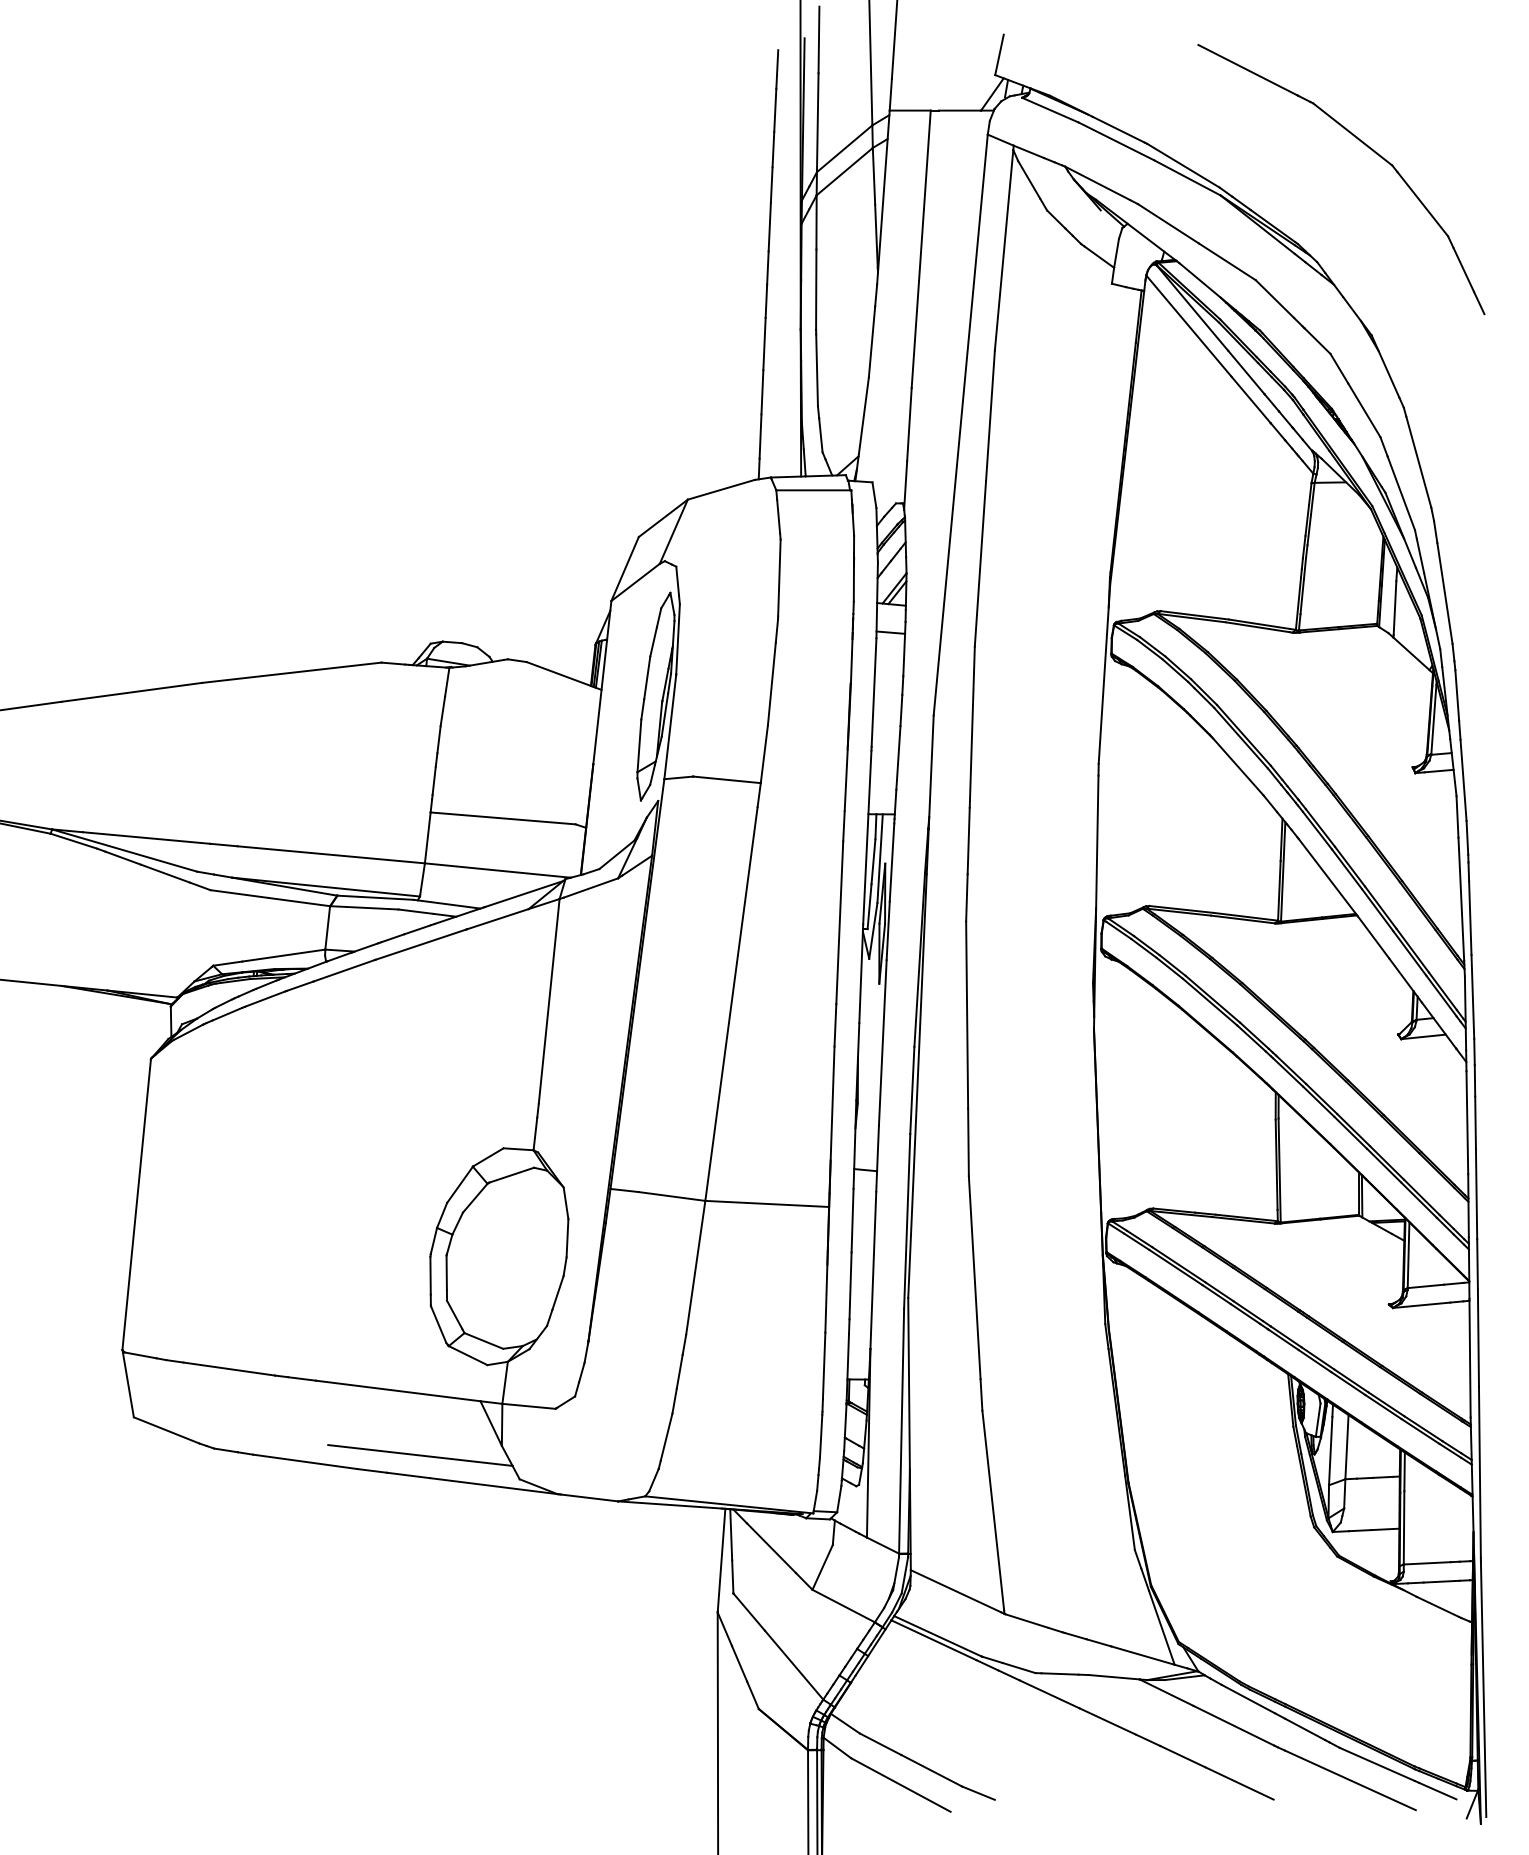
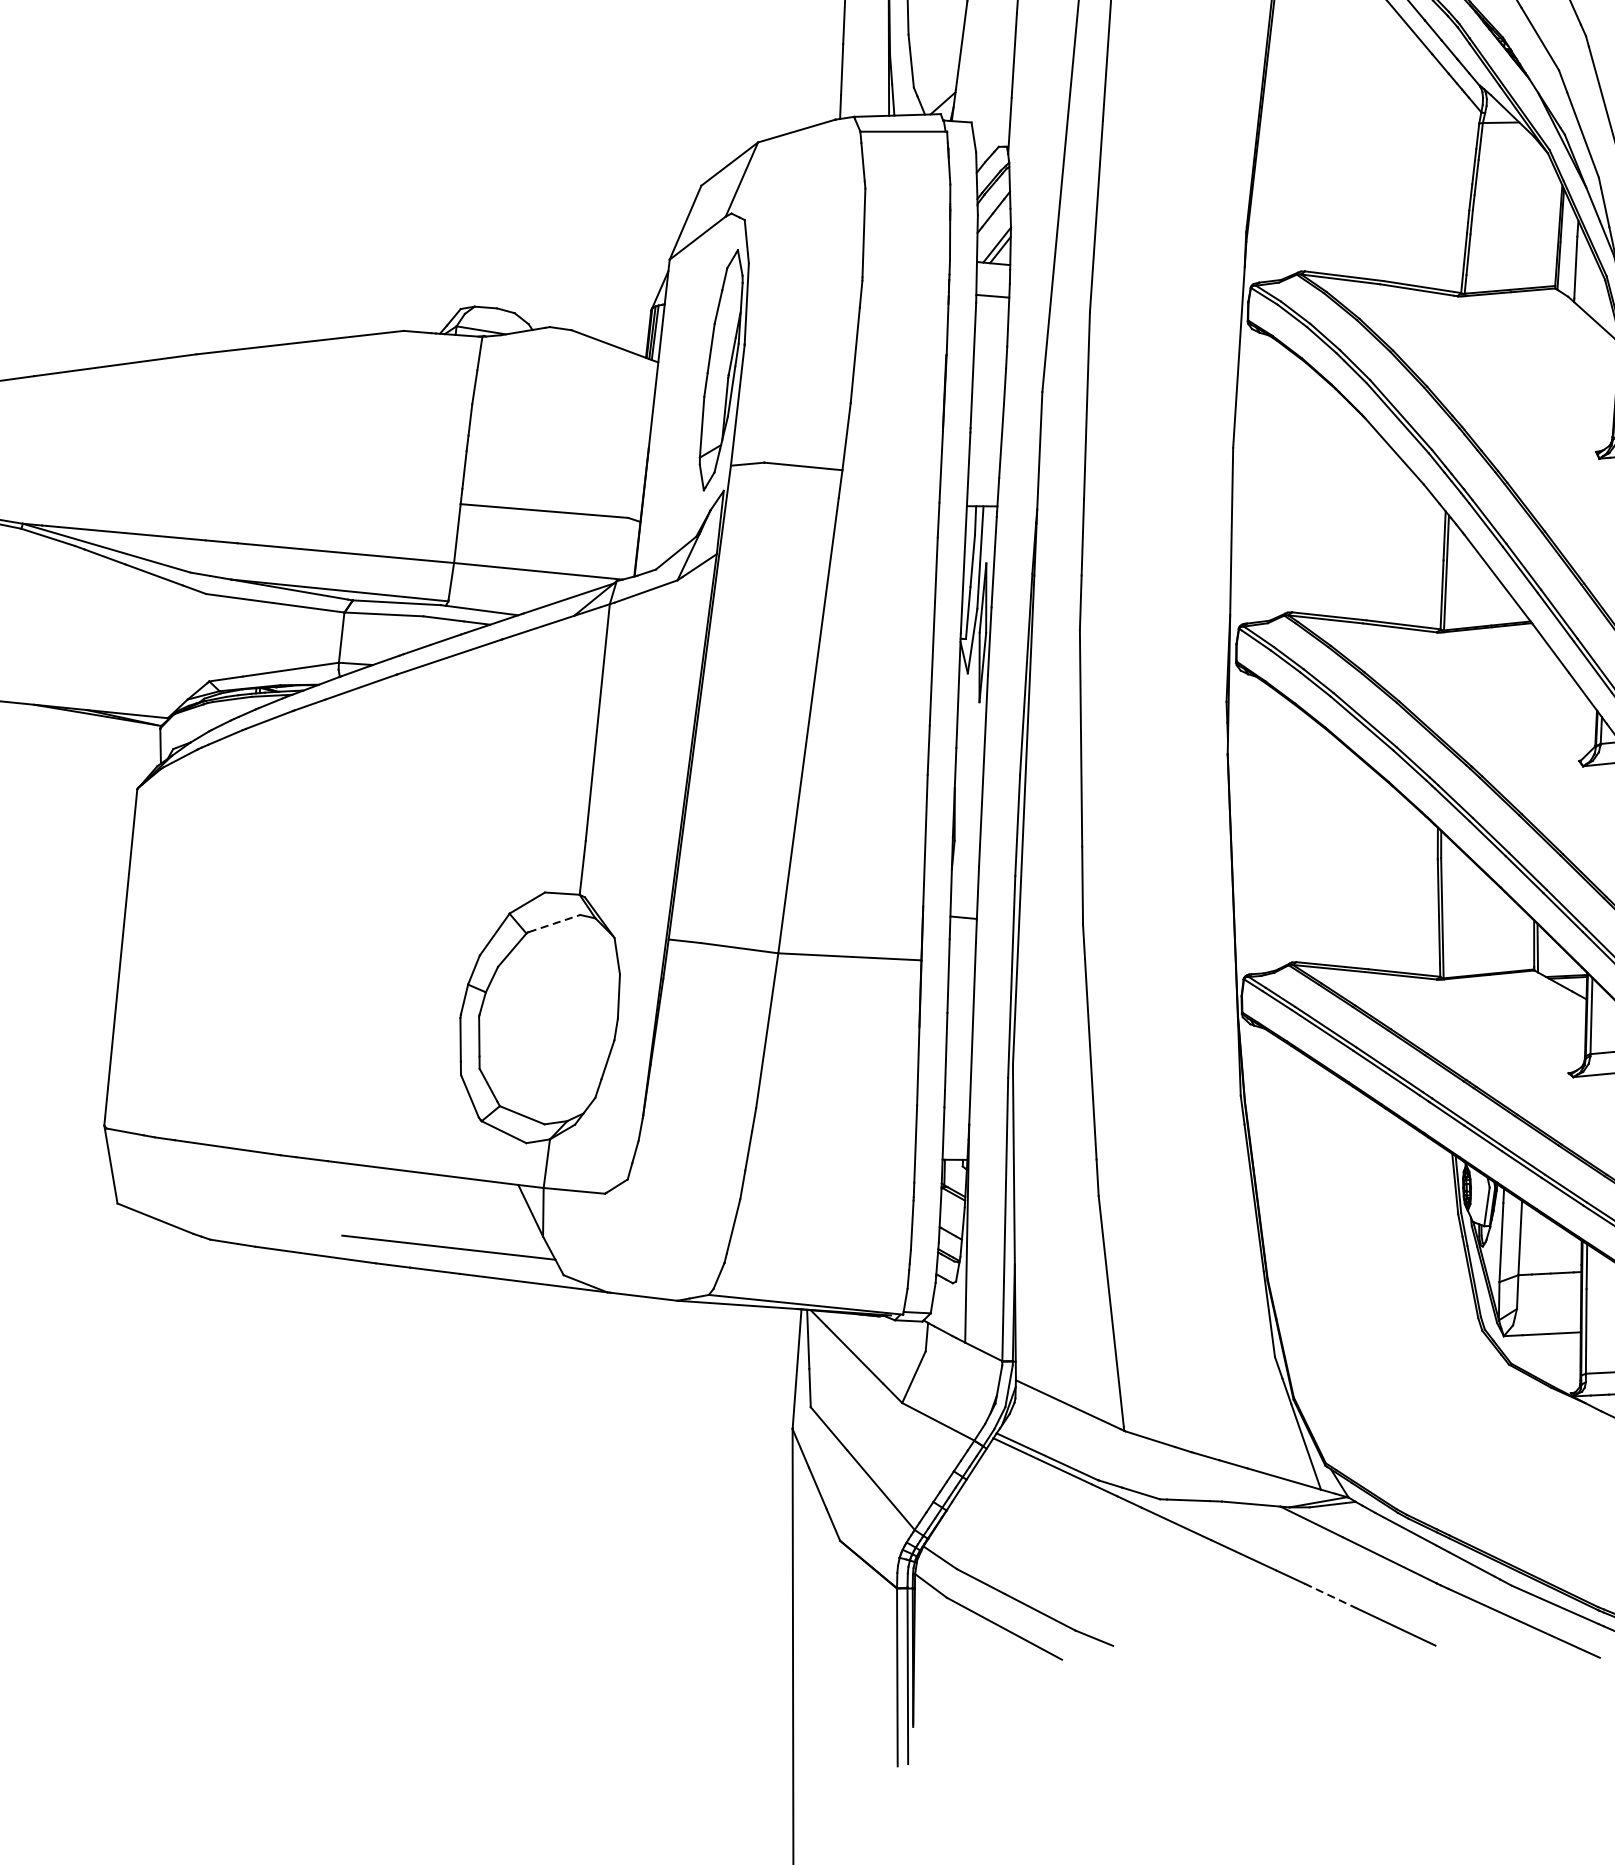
line: (511, 1175) -> (554, 923), solid -> dashed
line: (1182, 1756) -> (1330, 1595), solid -> dashed

